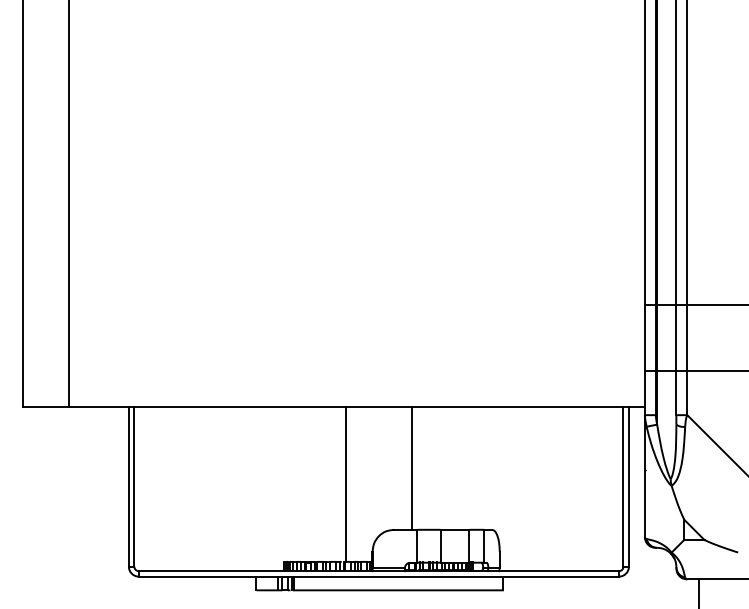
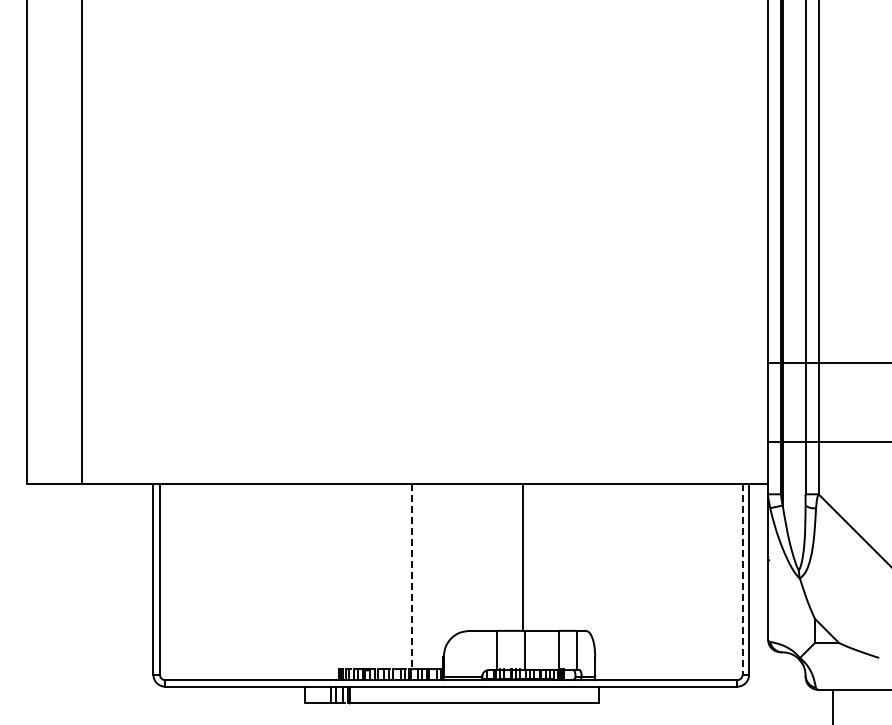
line: (411, 468) -> (523, 557), moved
line: (346, 484) -> (412, 577), solid -> dashed
line: (623, 487) -> (742, 580), solid -> dashed

